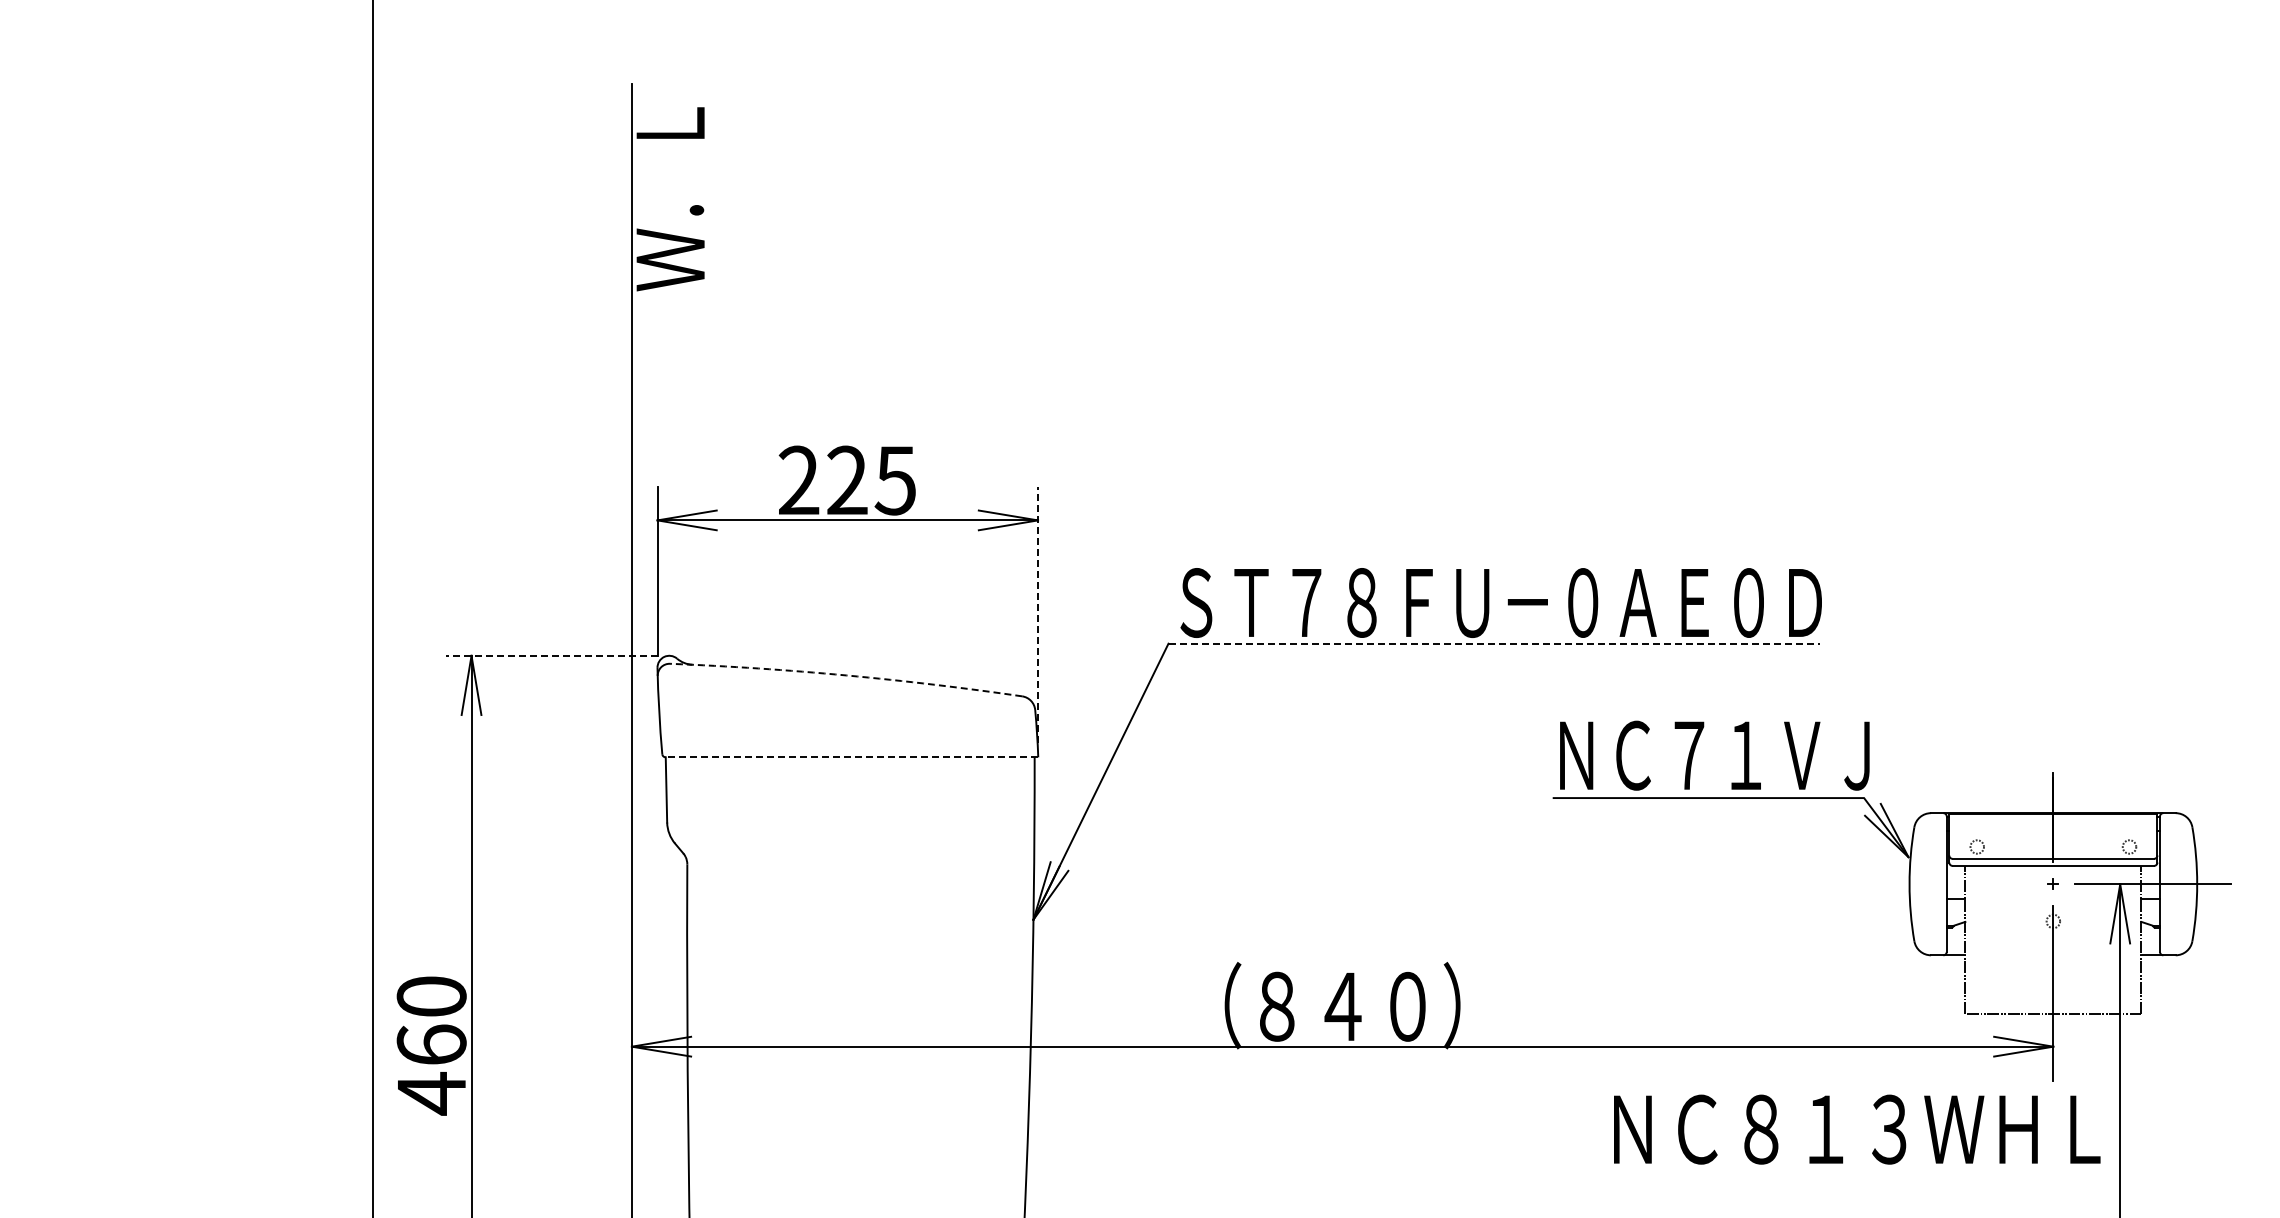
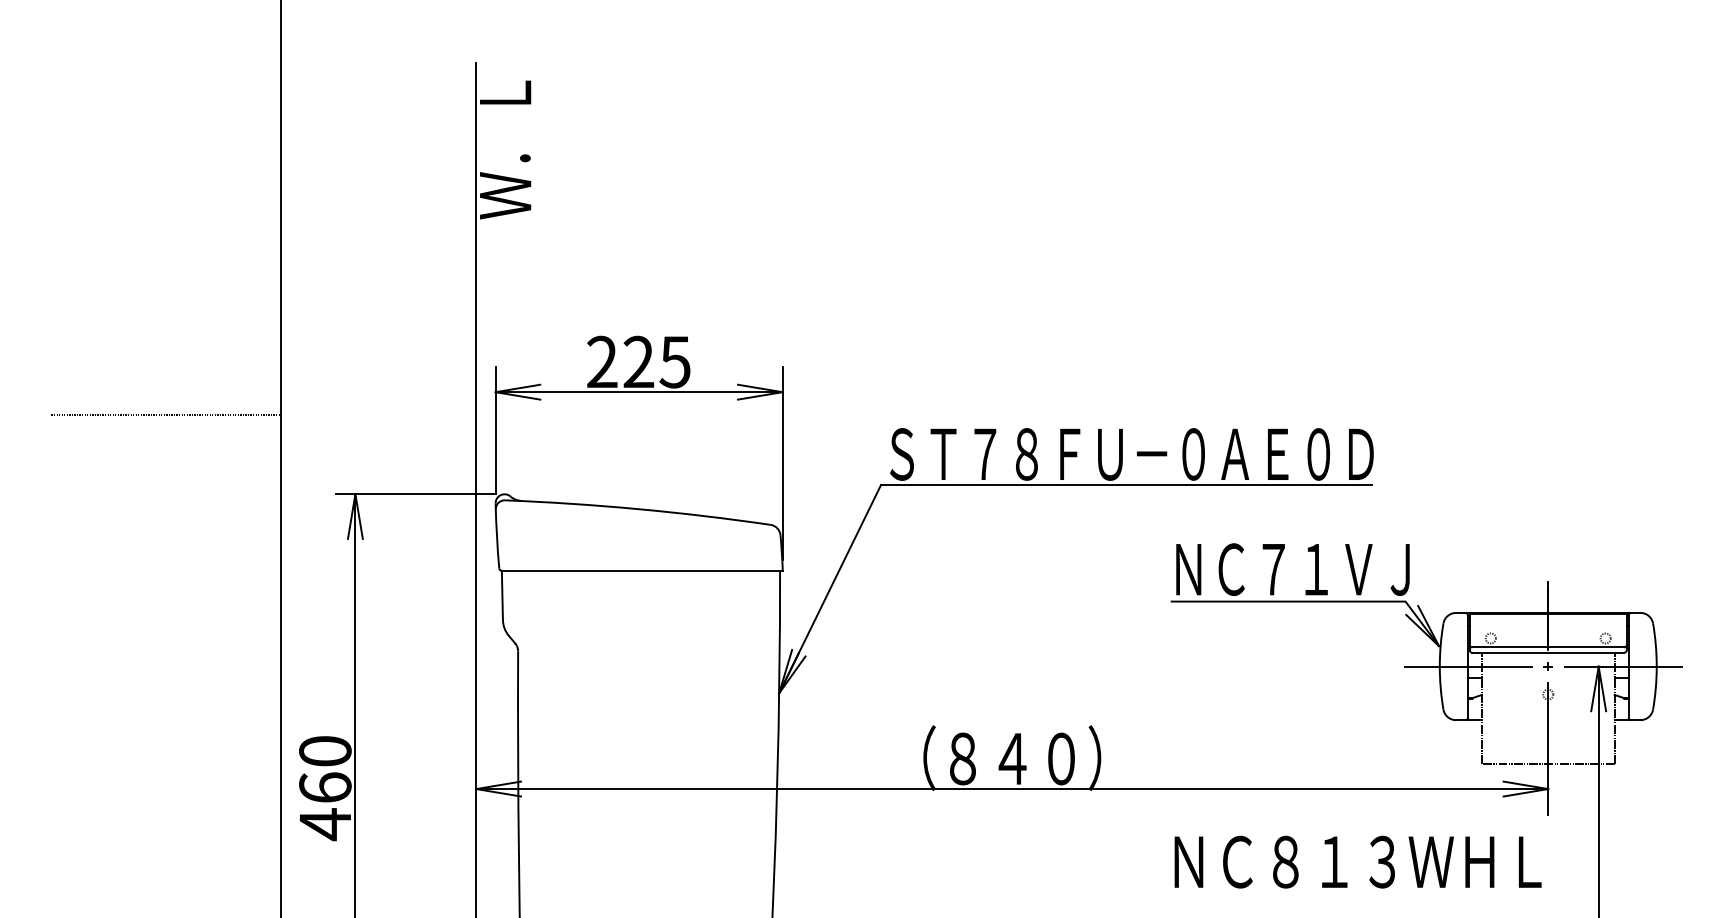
line: (220, 550) -> (166, 414), added
line: (1038, 614) -> (782, 463), dashed -> solid
line: (1494, 643) -> (1126, 485), dashed -> solid
line: (551, 655) -> (415, 494), dashed -> solid
arc: (846, 675) -> (638, 509), dashed -> solid
line: (851, 757) -> (641, 570), dashed -> solid
line: (1947, 884) -> (1468, 666), added
text: (1857, 1129) -> (1358, 862), moved

